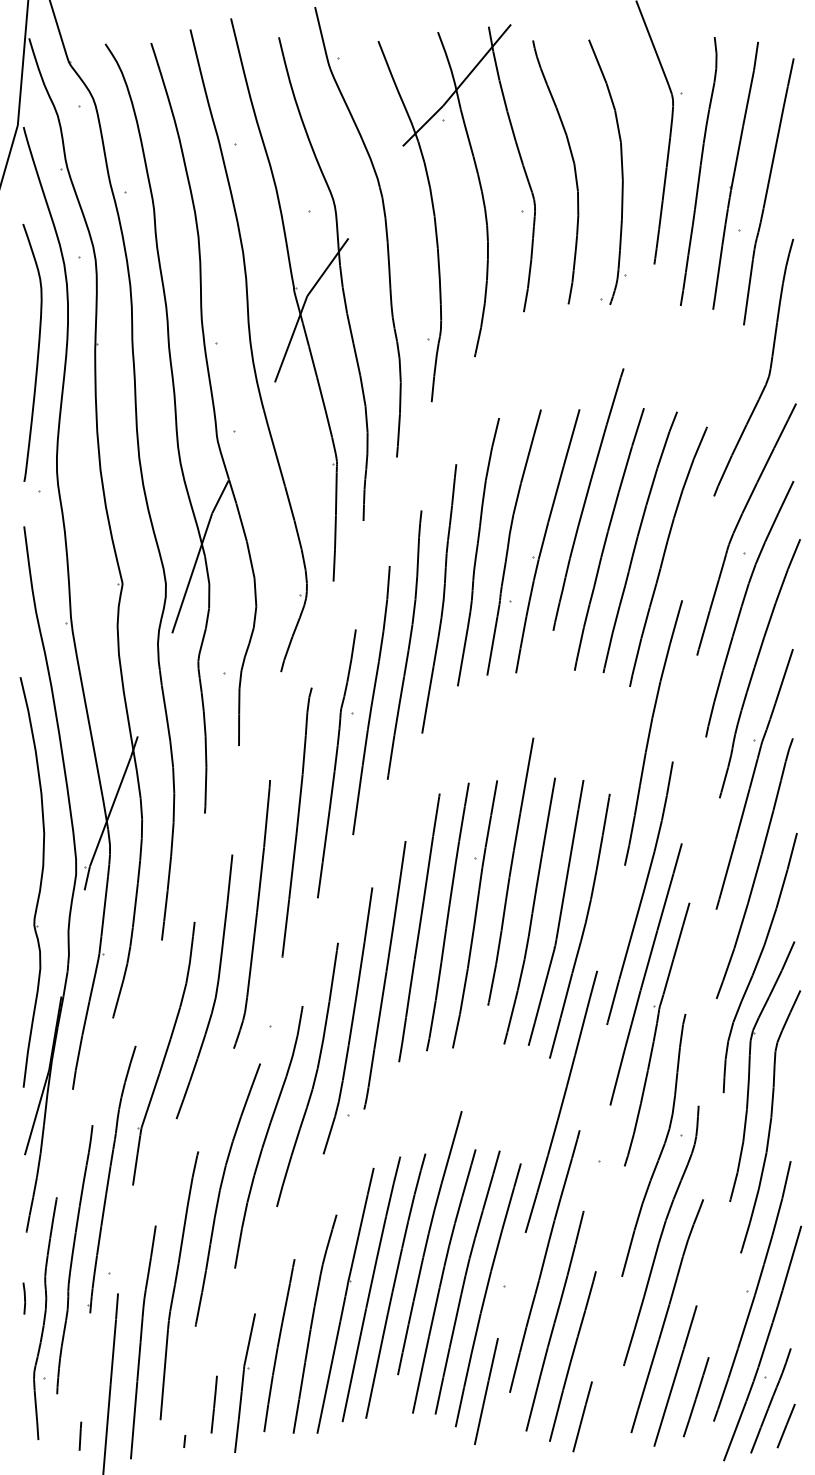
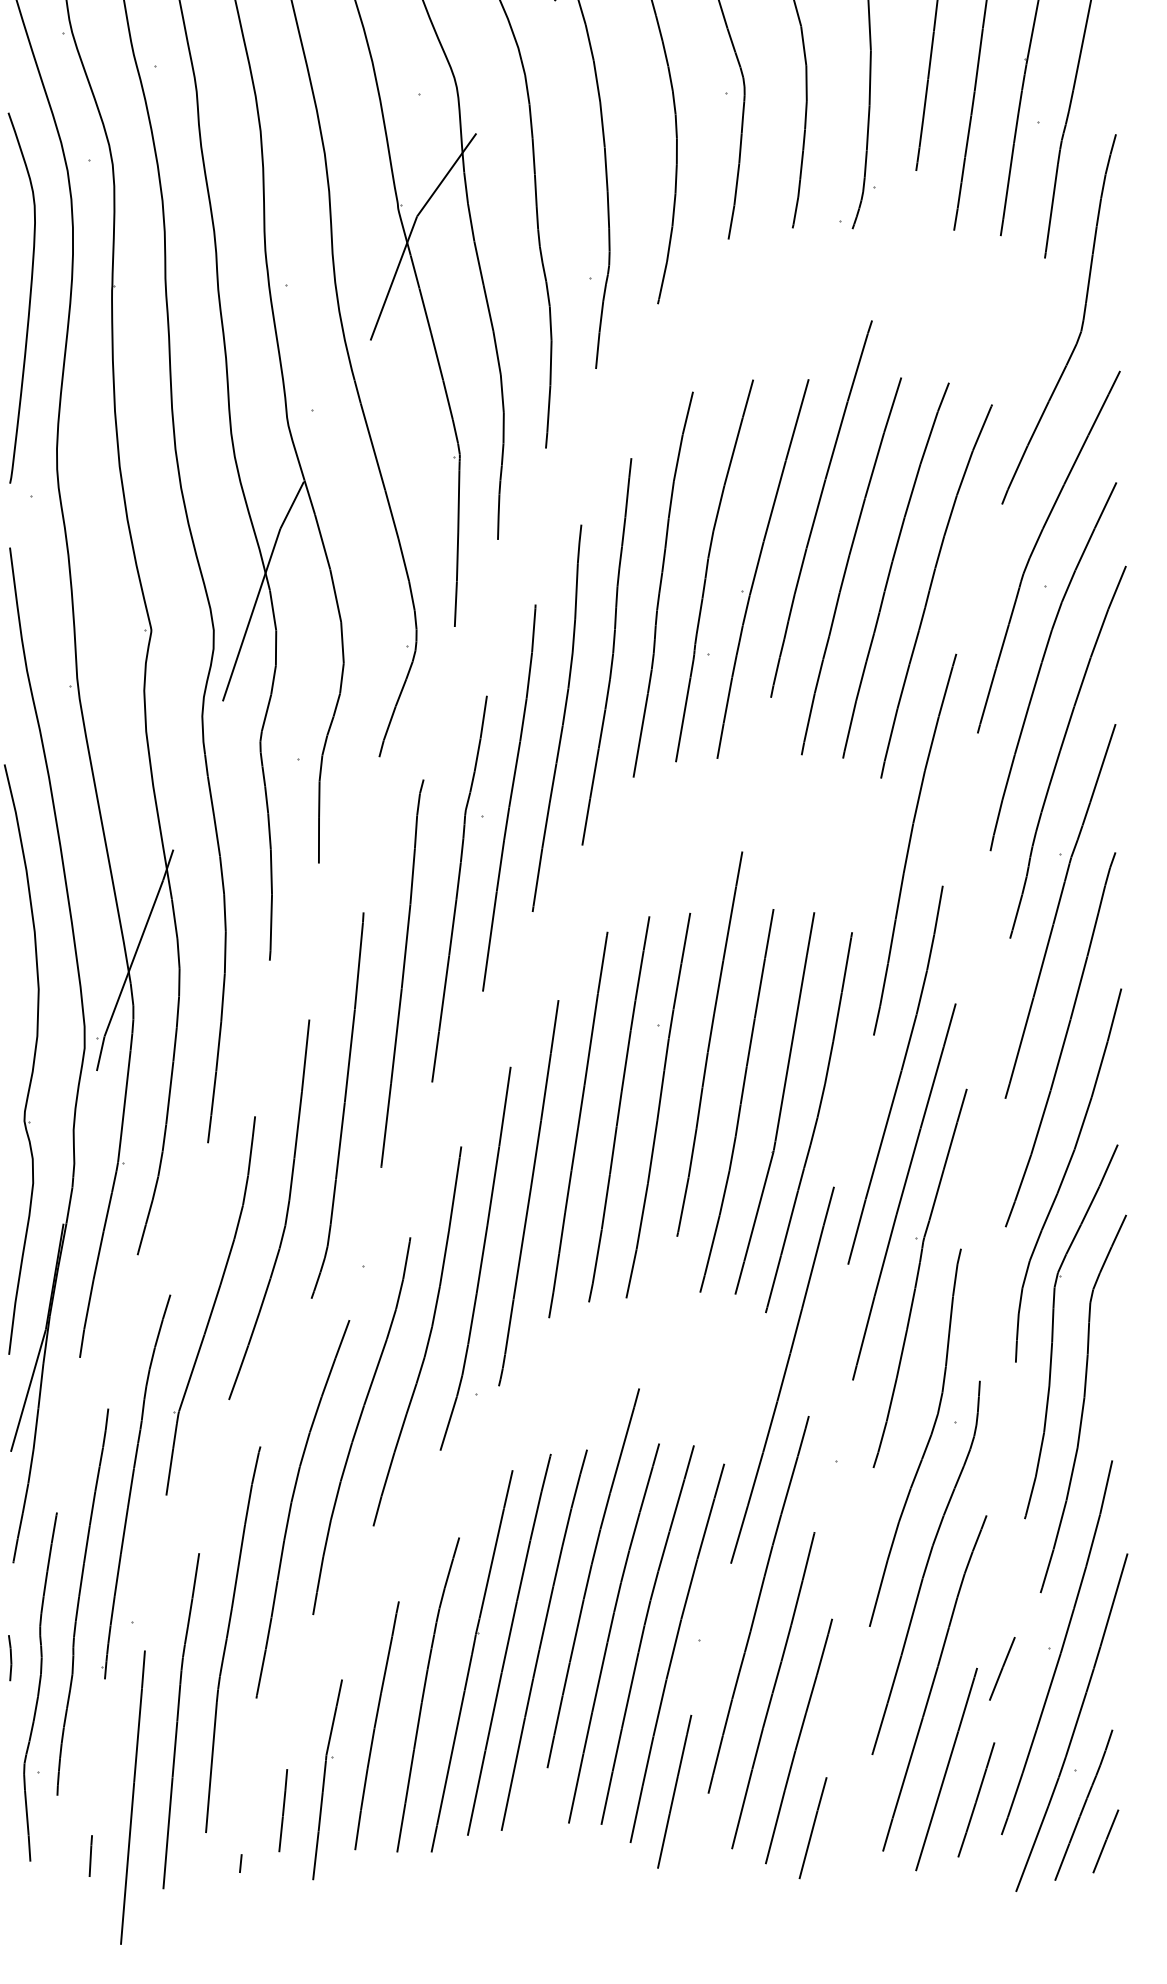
line: (713, 1305) -> (1001, 1668), added

